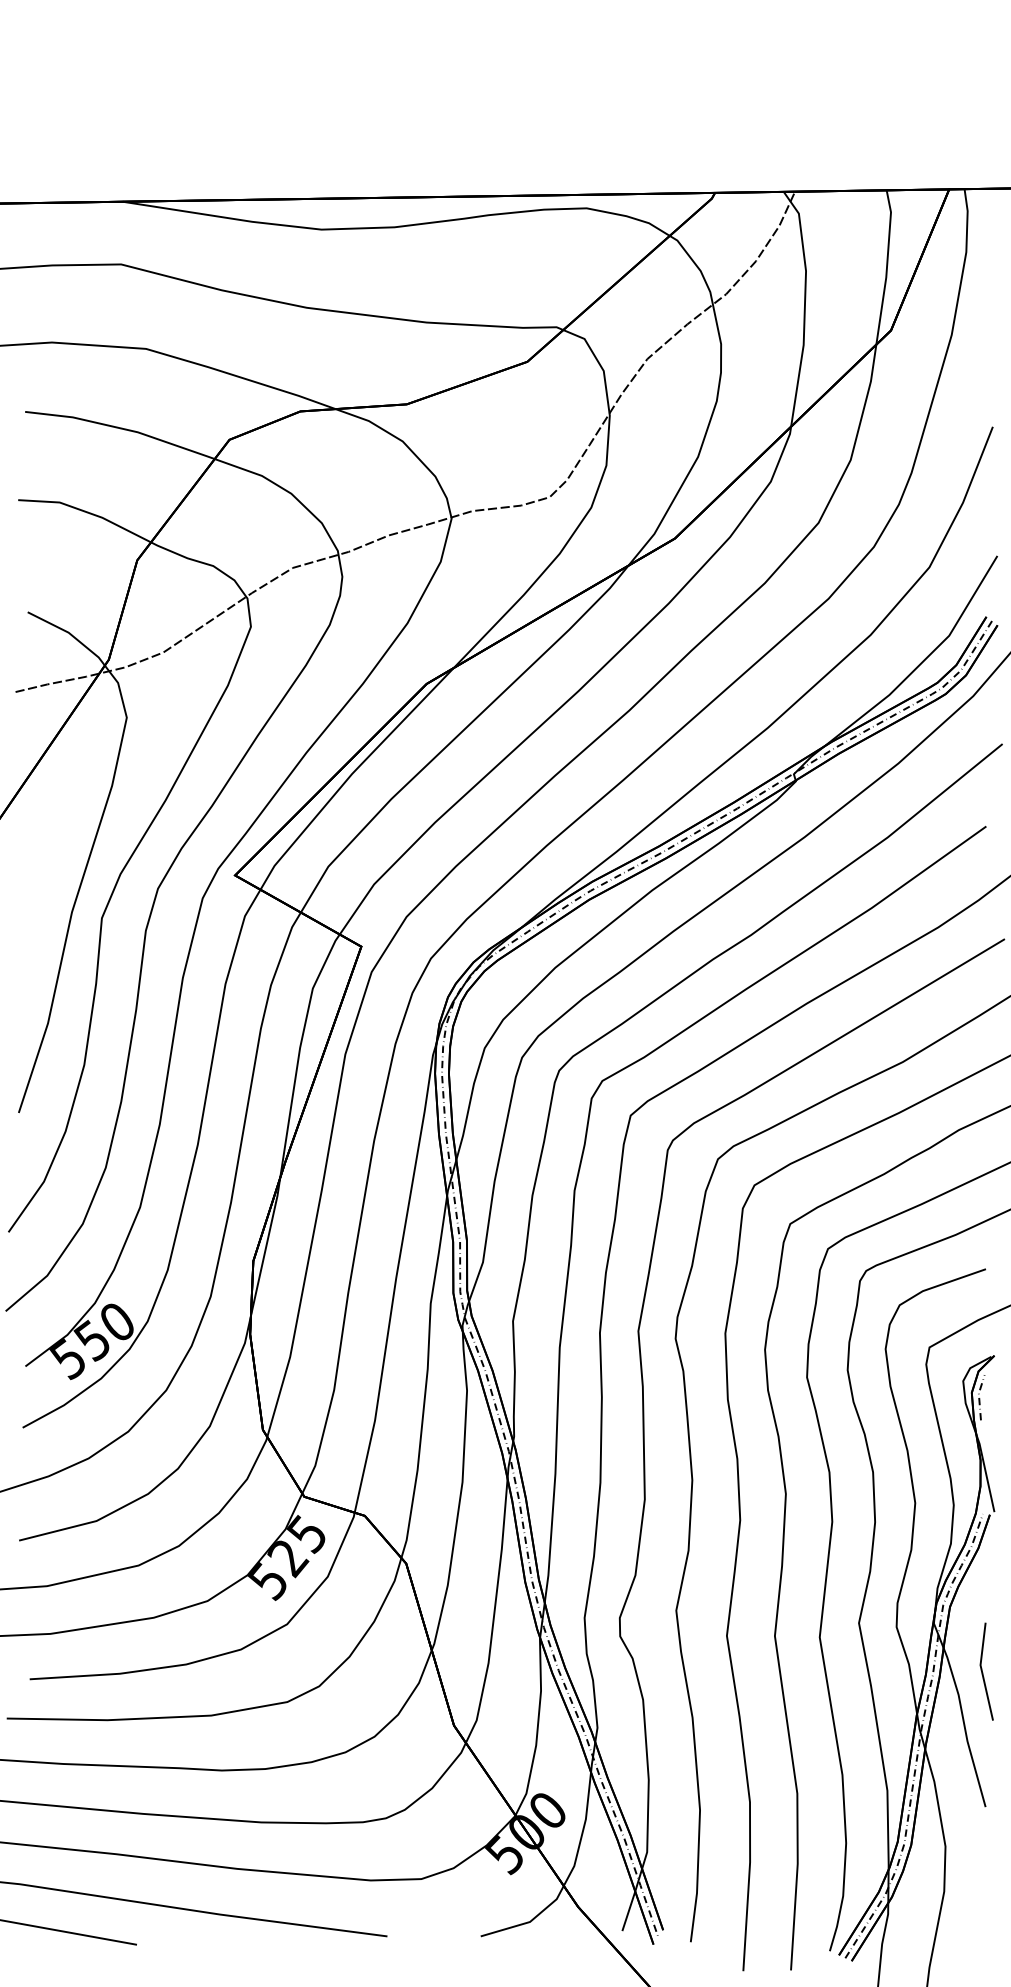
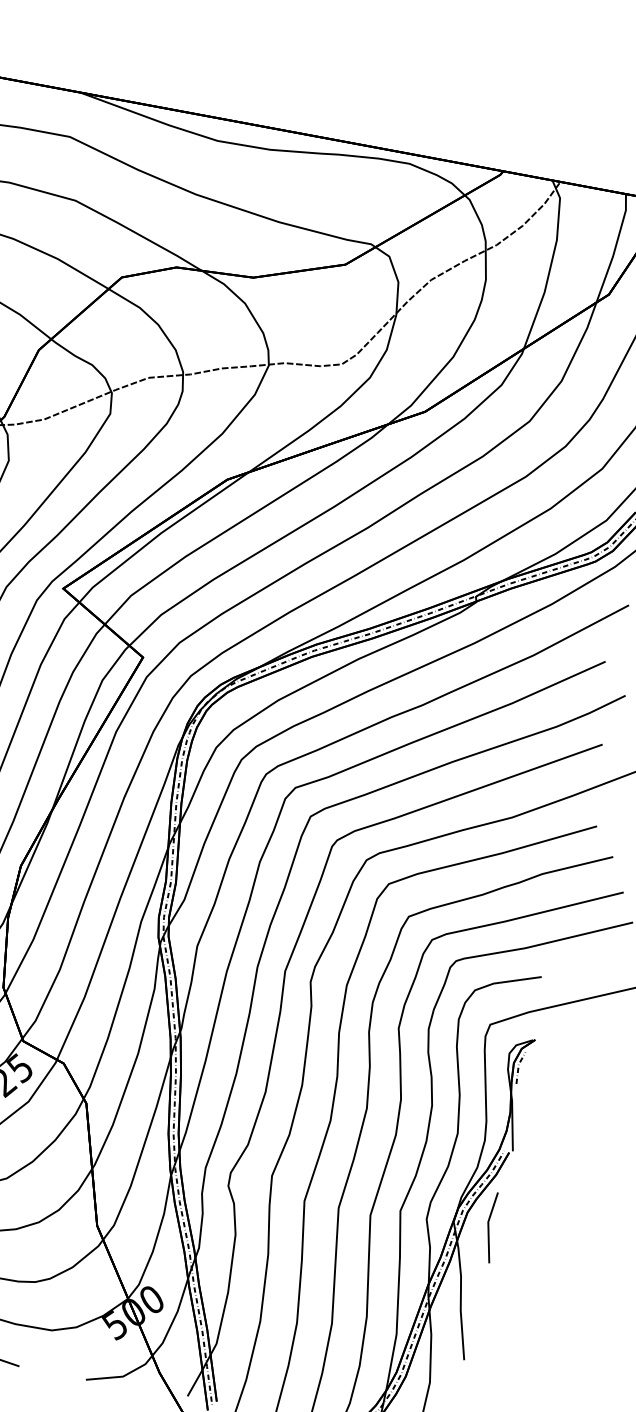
line: (983, 1672) -> (489, 1227), moved

